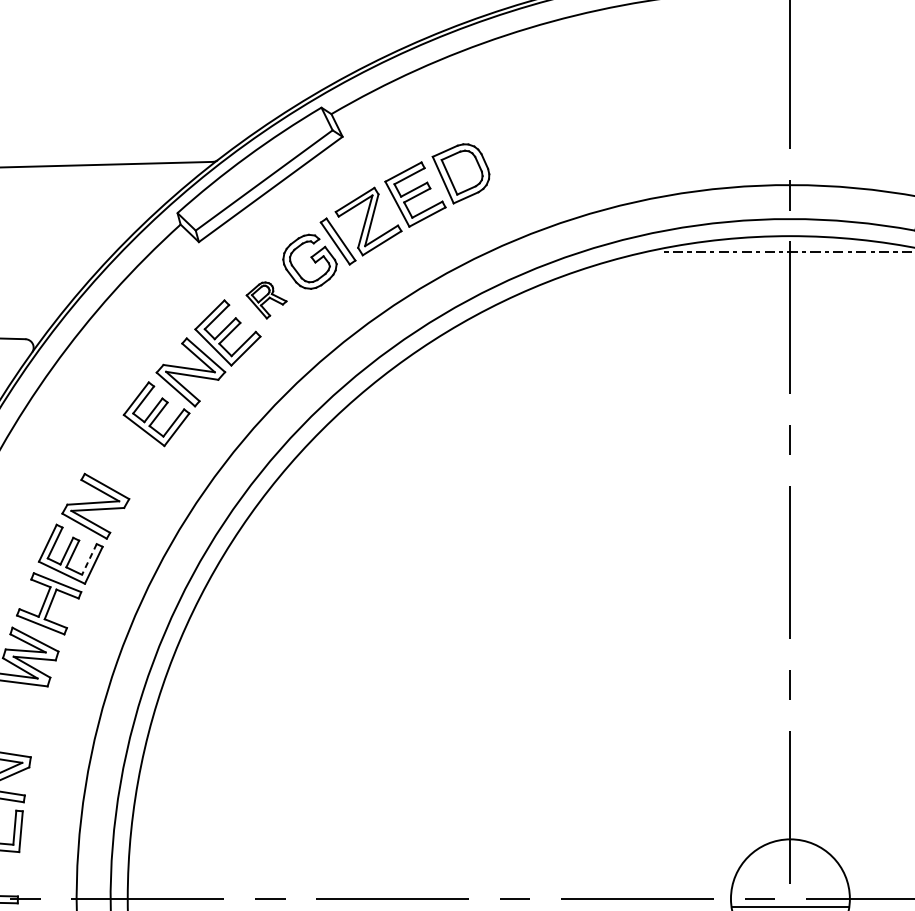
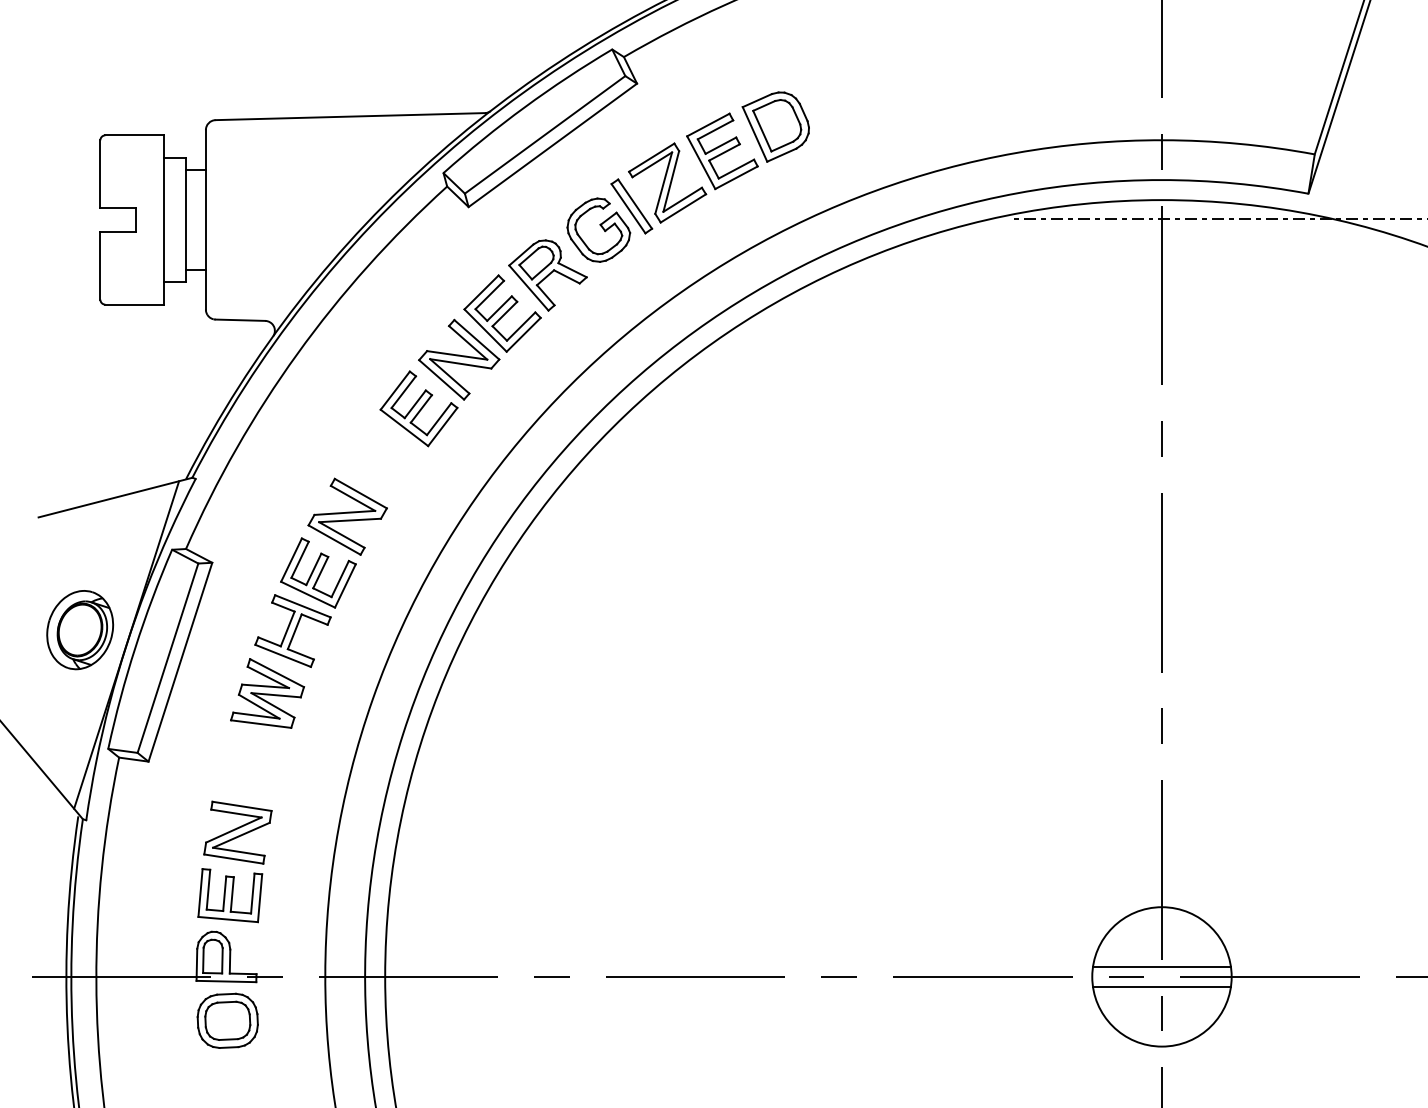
part: (266, 300) -> (547, 275), size x1.67
line: (89, 559) -> (340, 579), dashed -> solid
line: (790, 889) -> (1161, 966), added

